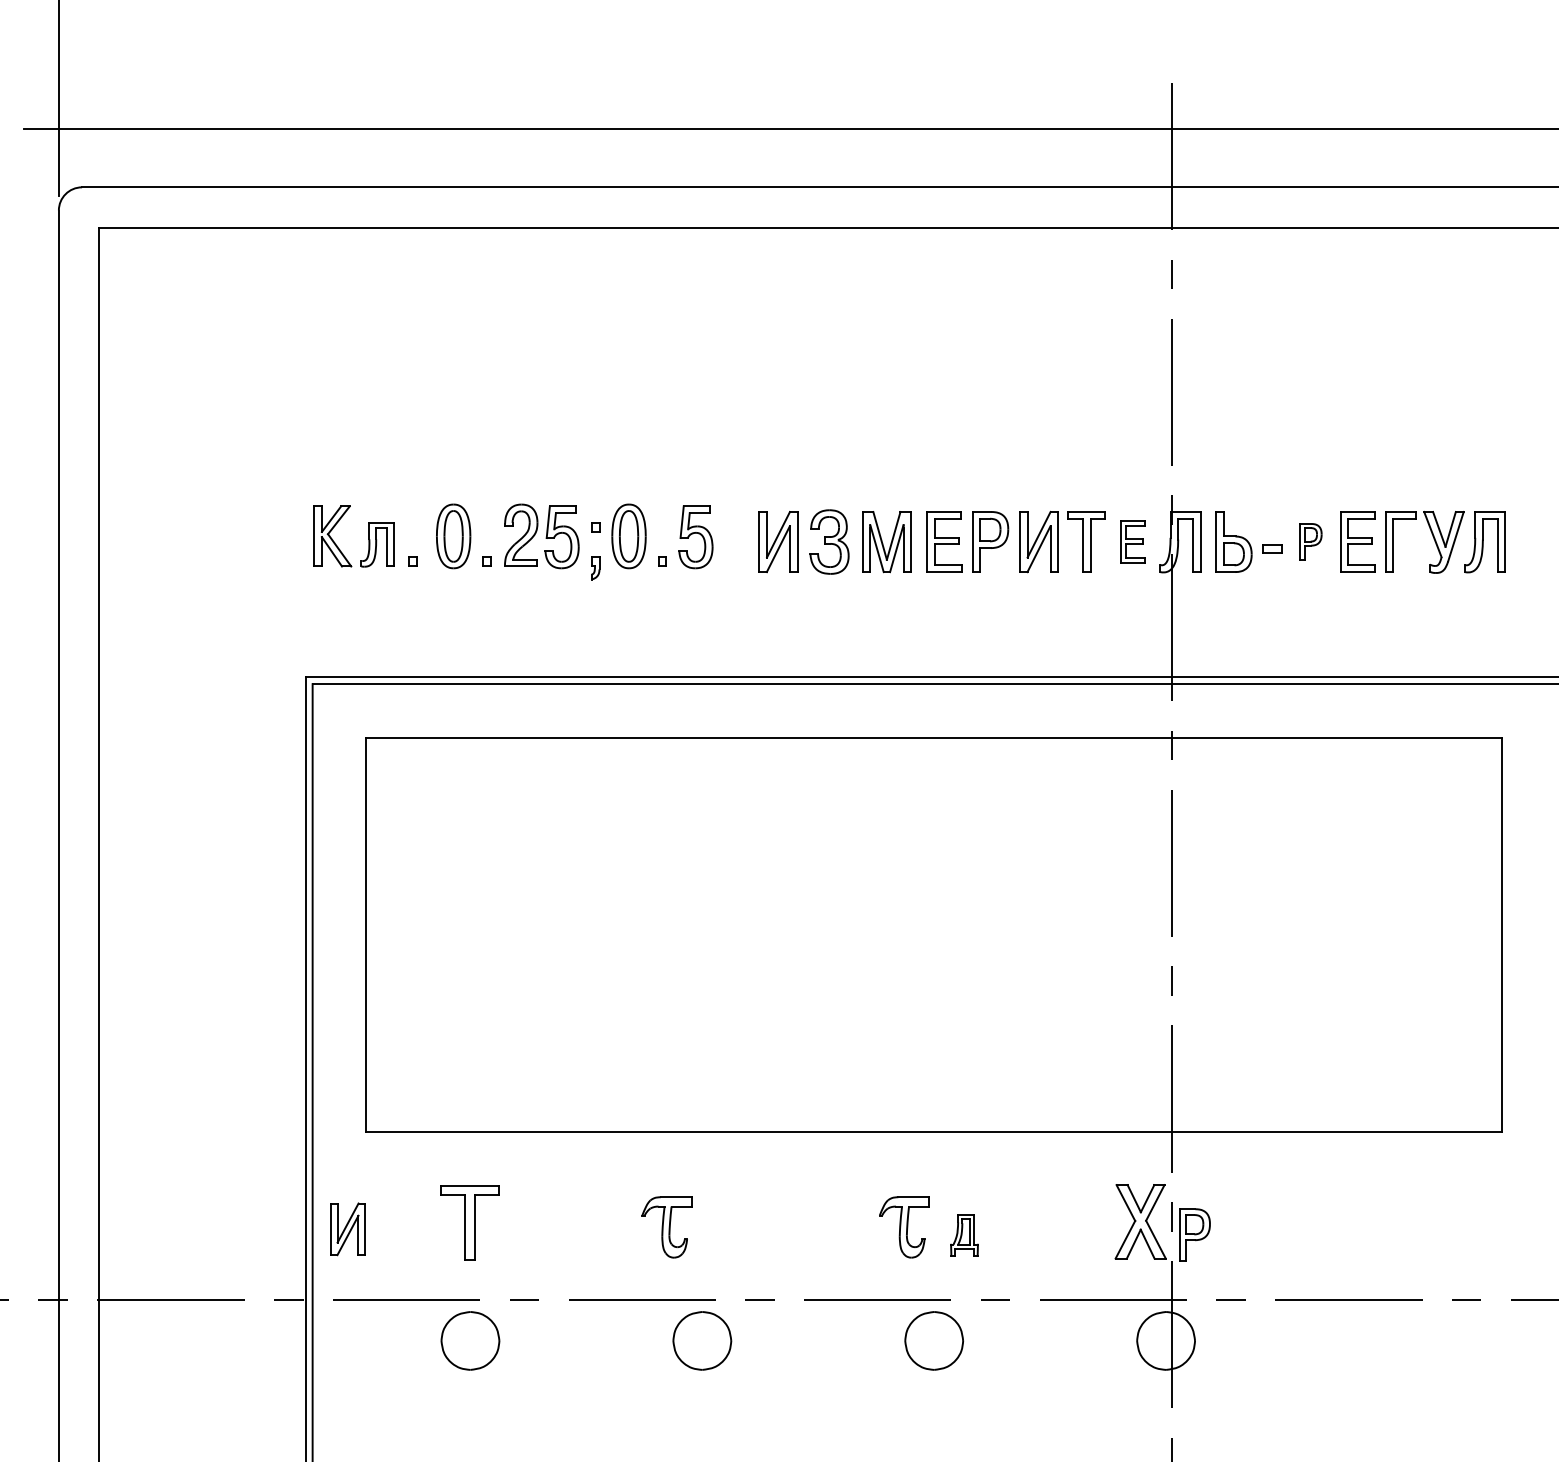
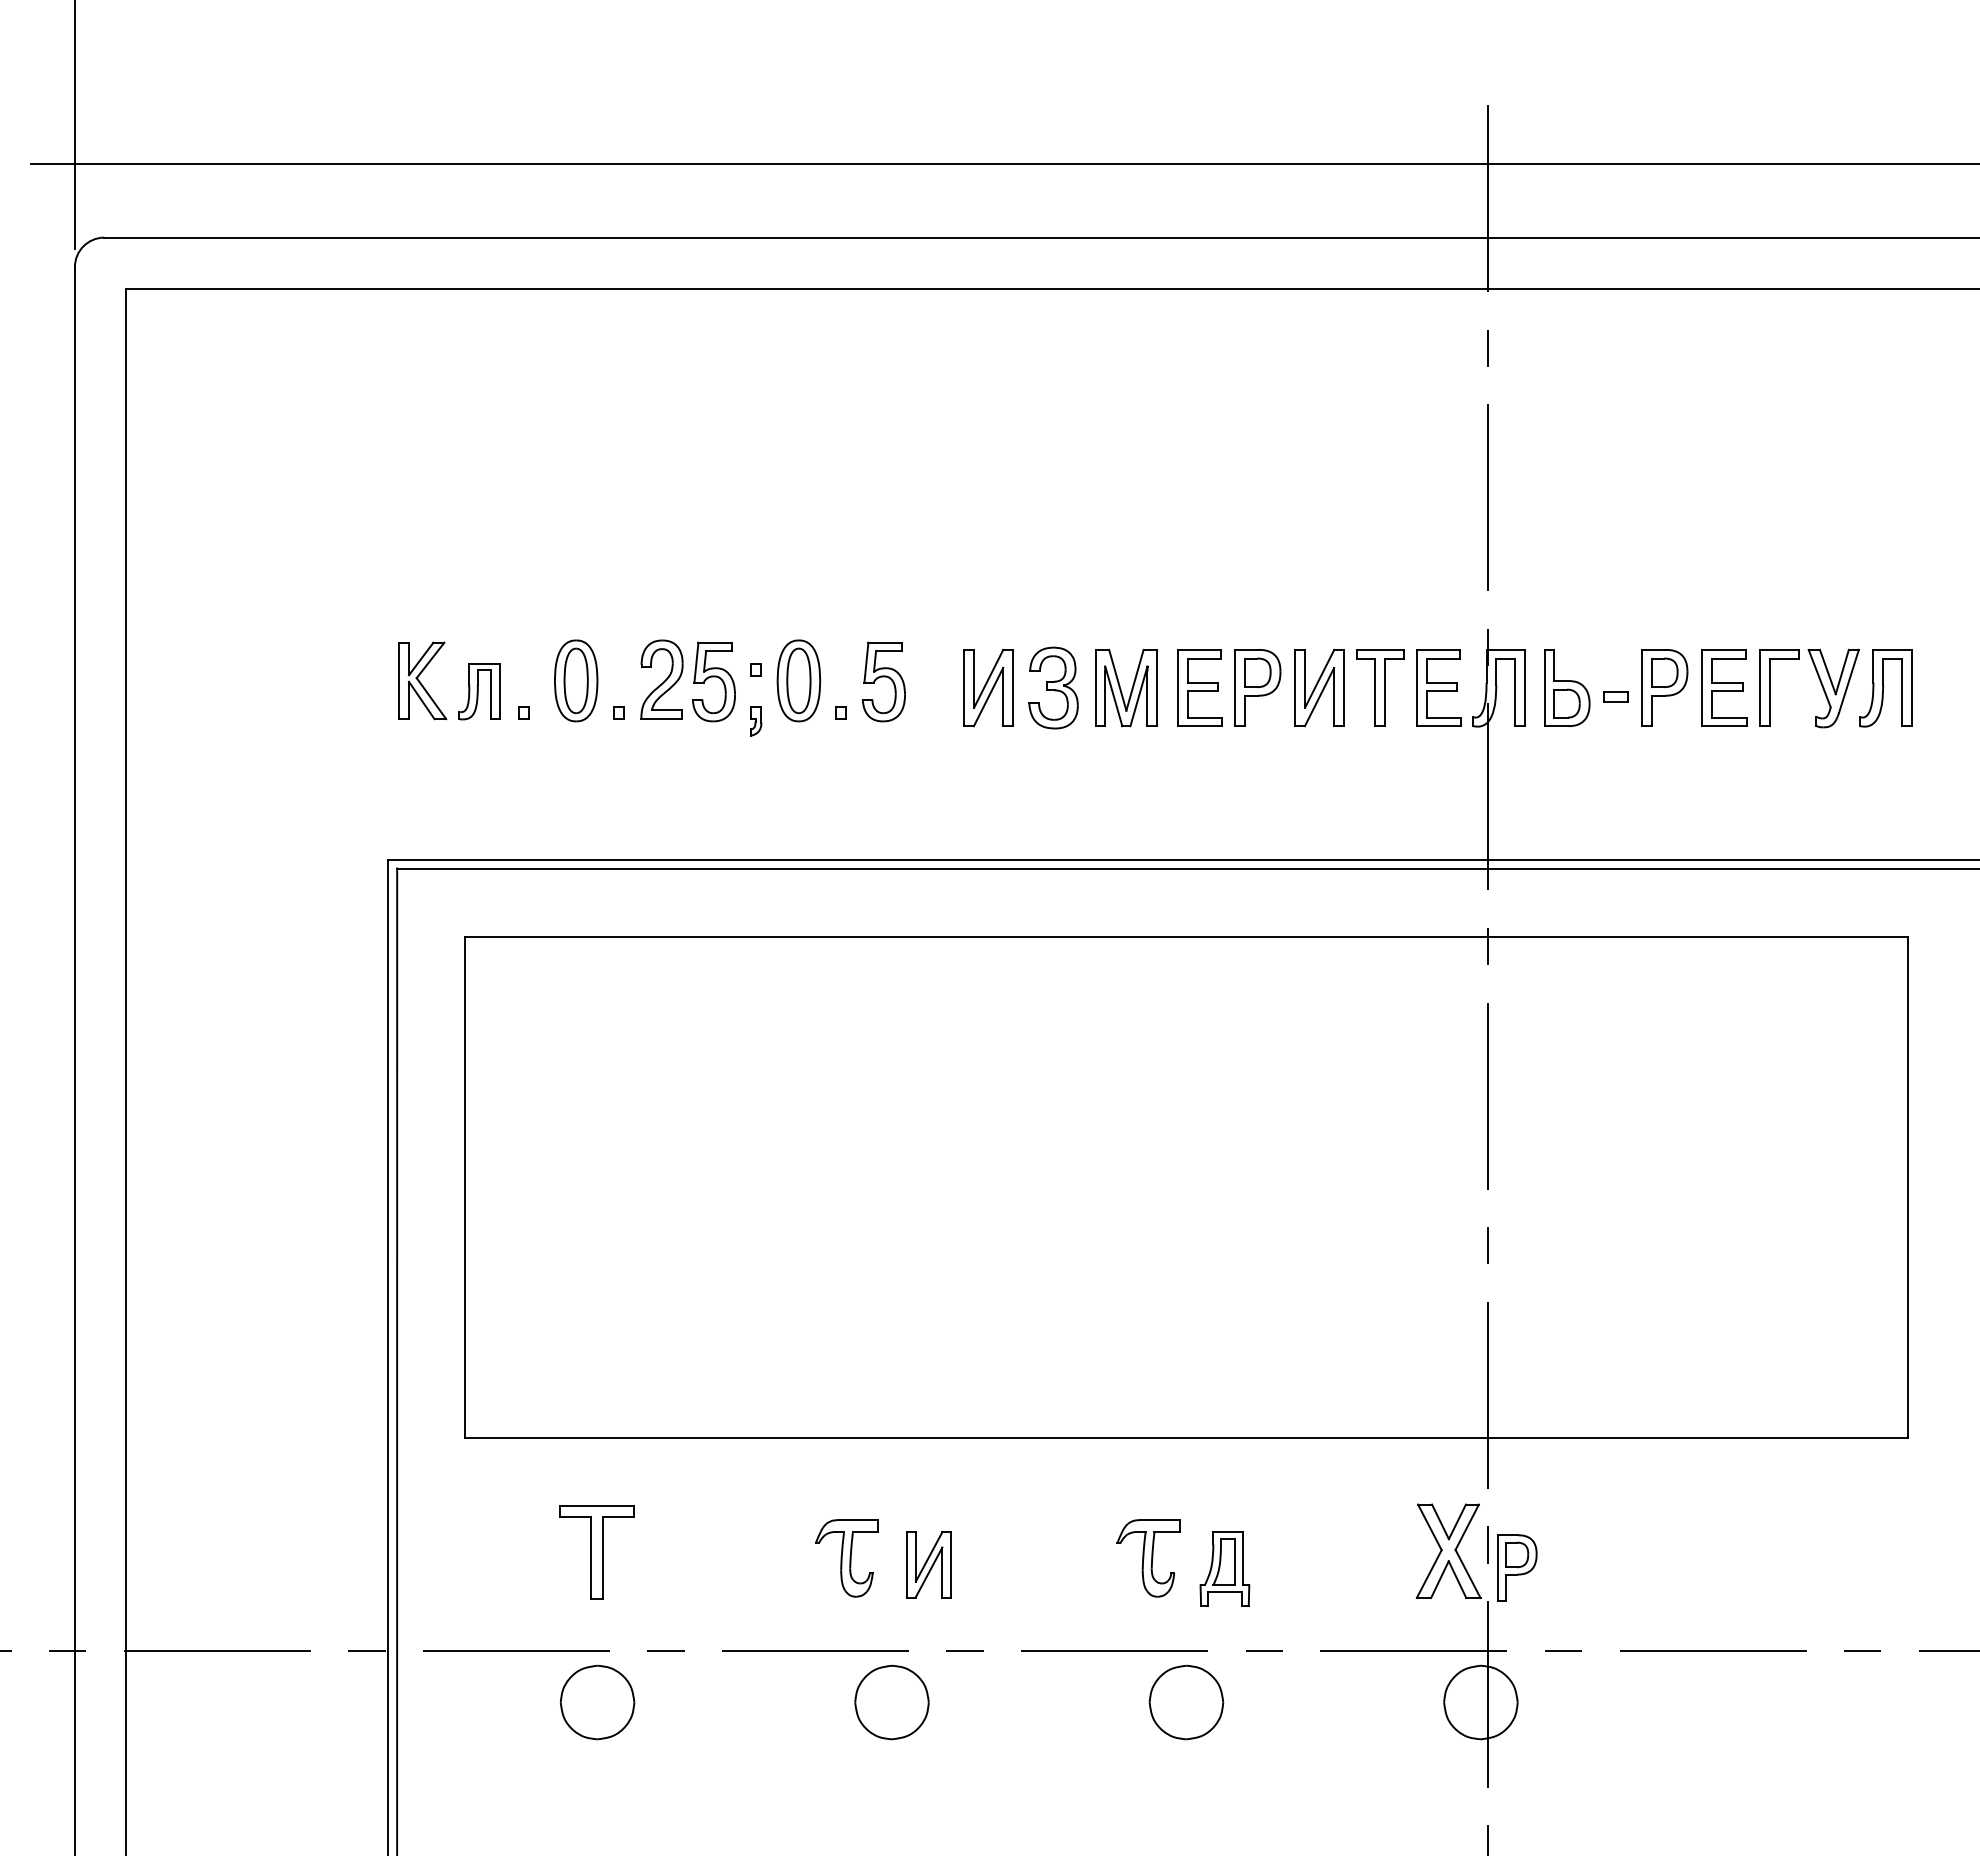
part: (1132, 541) -> (1438, 687), size x1.43
part: (1310, 541) -> (1664, 687), size x1.67
part: (347, 1229) -> (928, 1564), moved
part: (964, 1235) -> (1224, 1568), size x1.43

